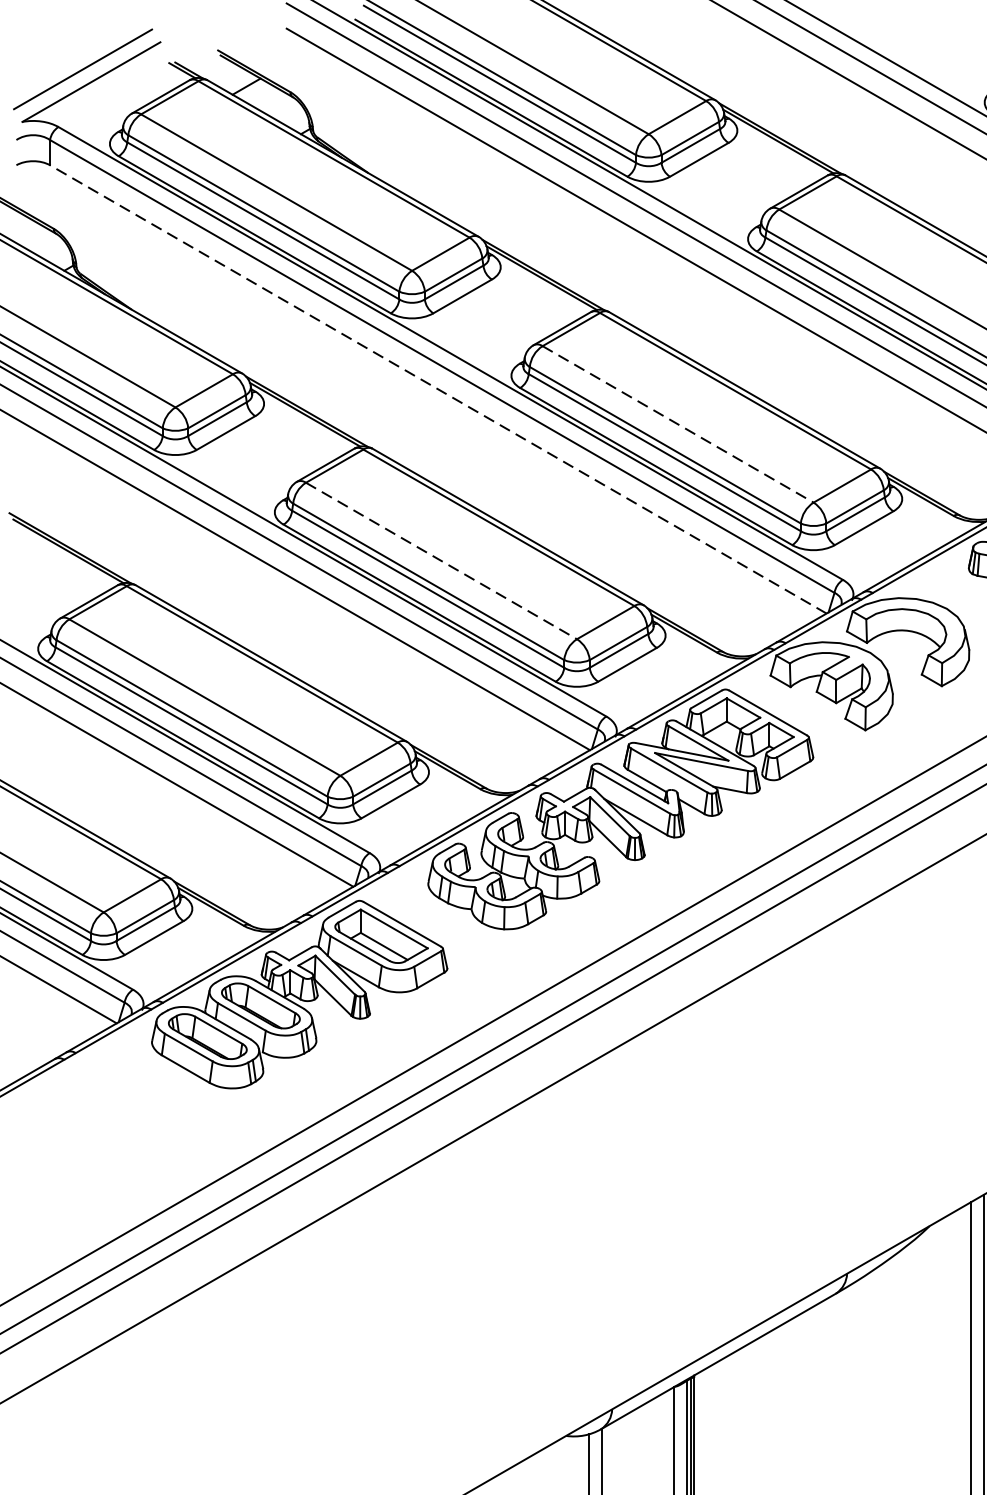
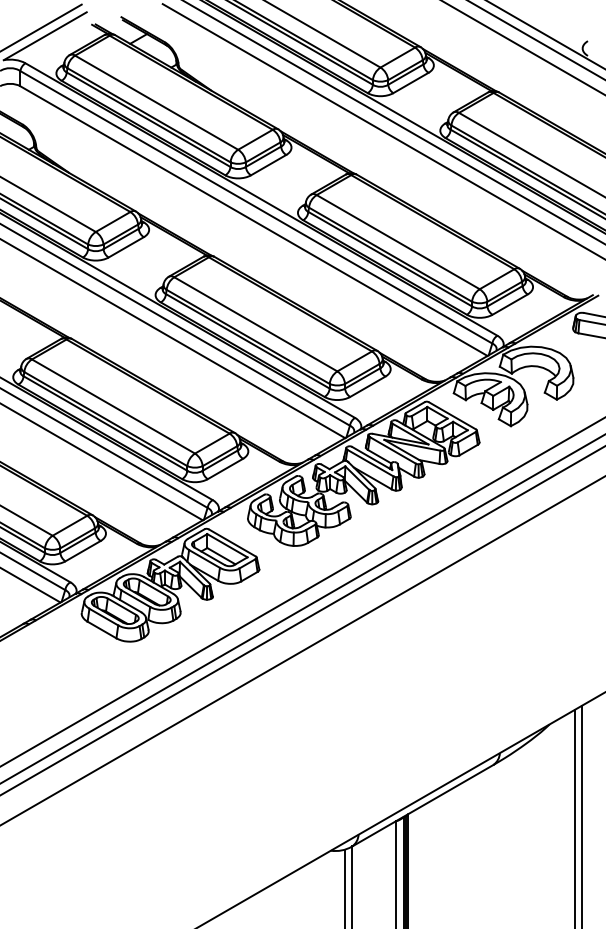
line: (437, 390) -> (253, 221), dashed -> solid
line: (678, 424) -> (398, 242), dashed -> solid
line: (442, 561) -> (256, 324), dashed -> solid

